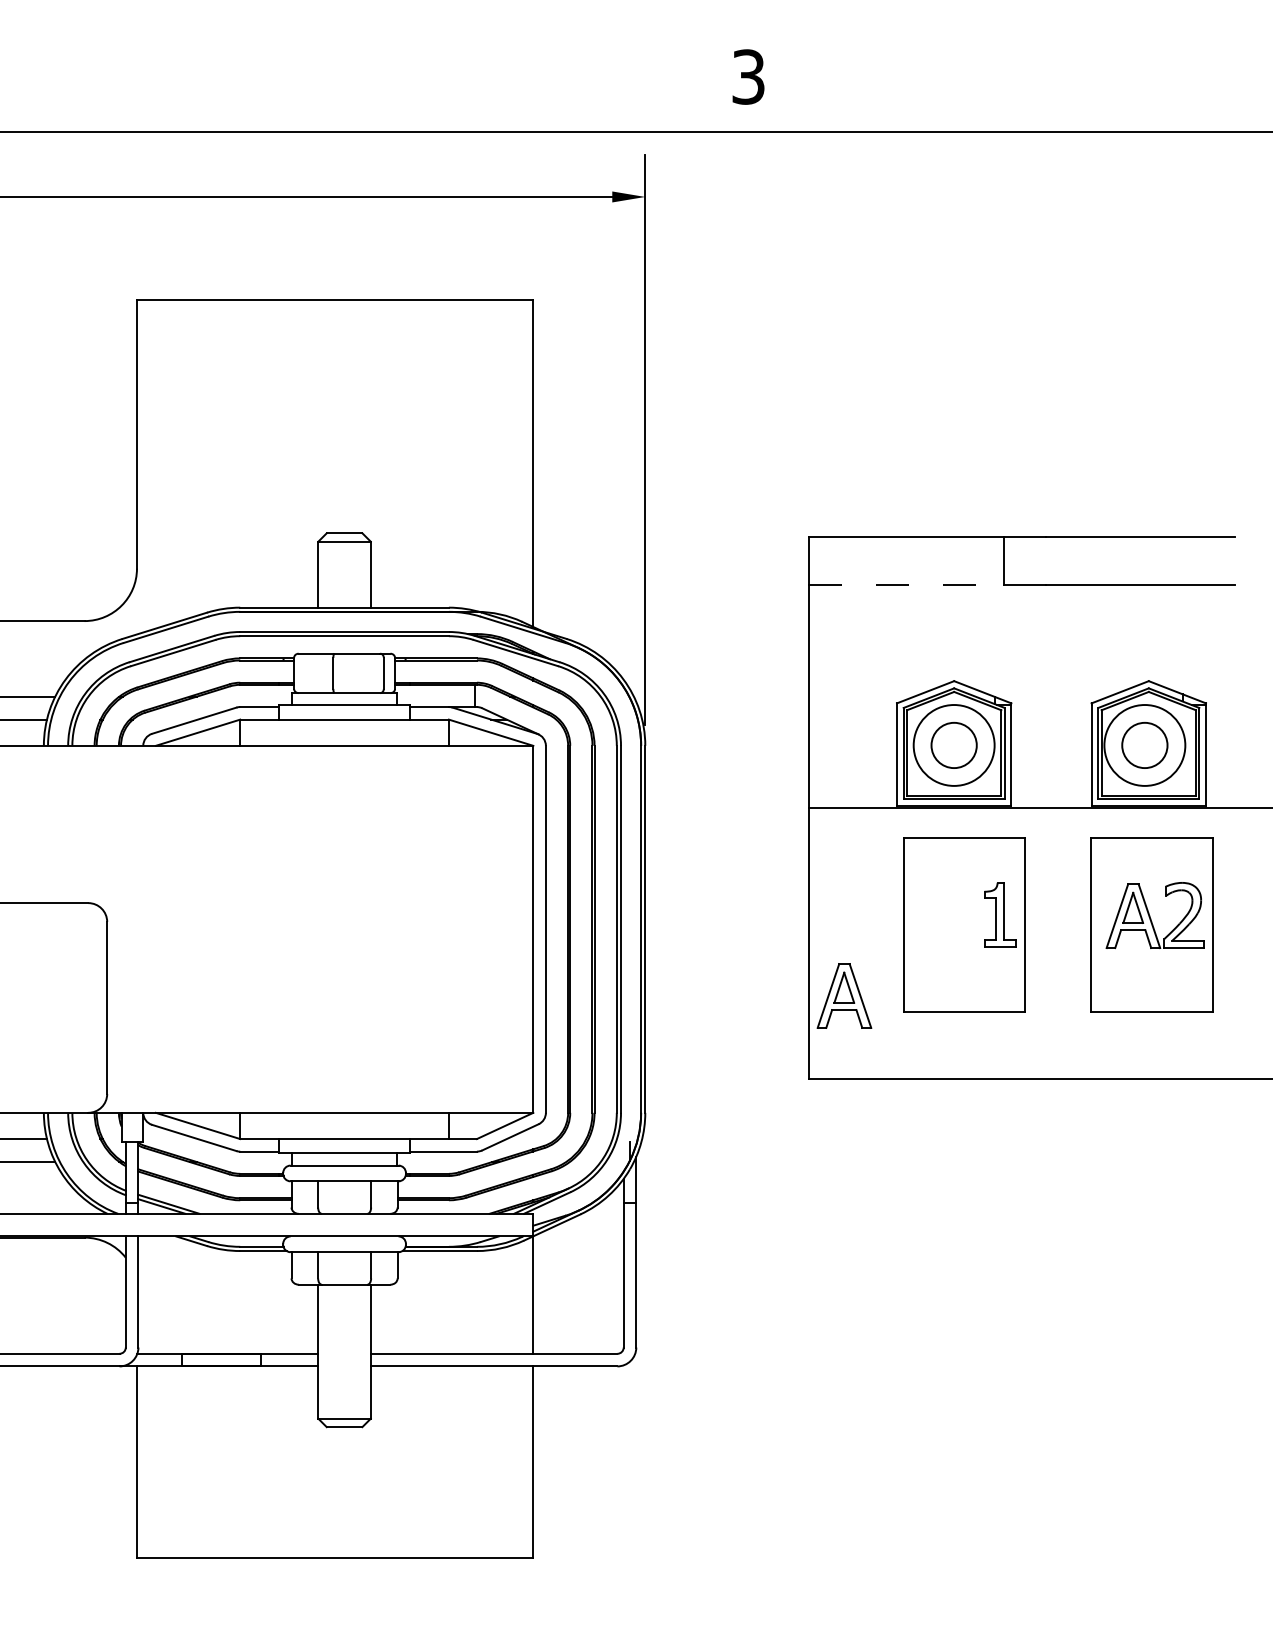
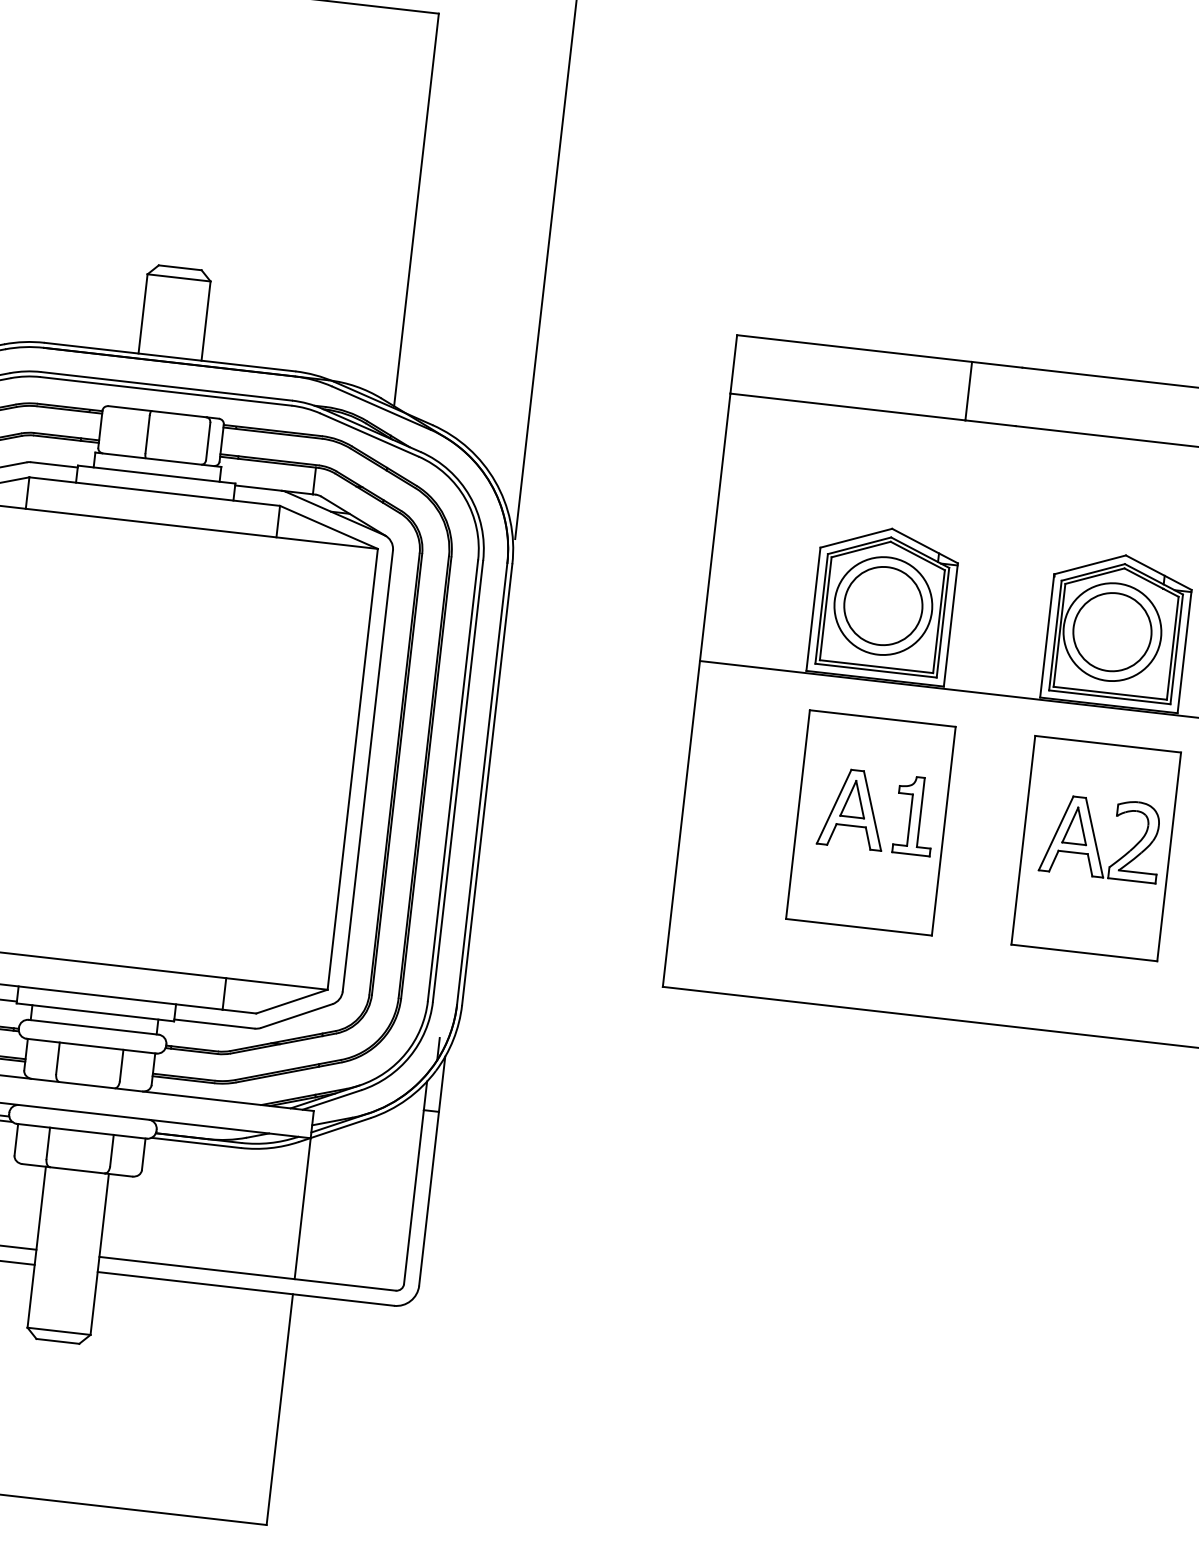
line: (906, 585) -> (848, 407), dashed -> solid
circle: (953, 745) -> (882, 606), size x1.43
circle: (1144, 745) -> (1112, 632), size x1.43
part: (844, 995) -> (853, 808), moved

